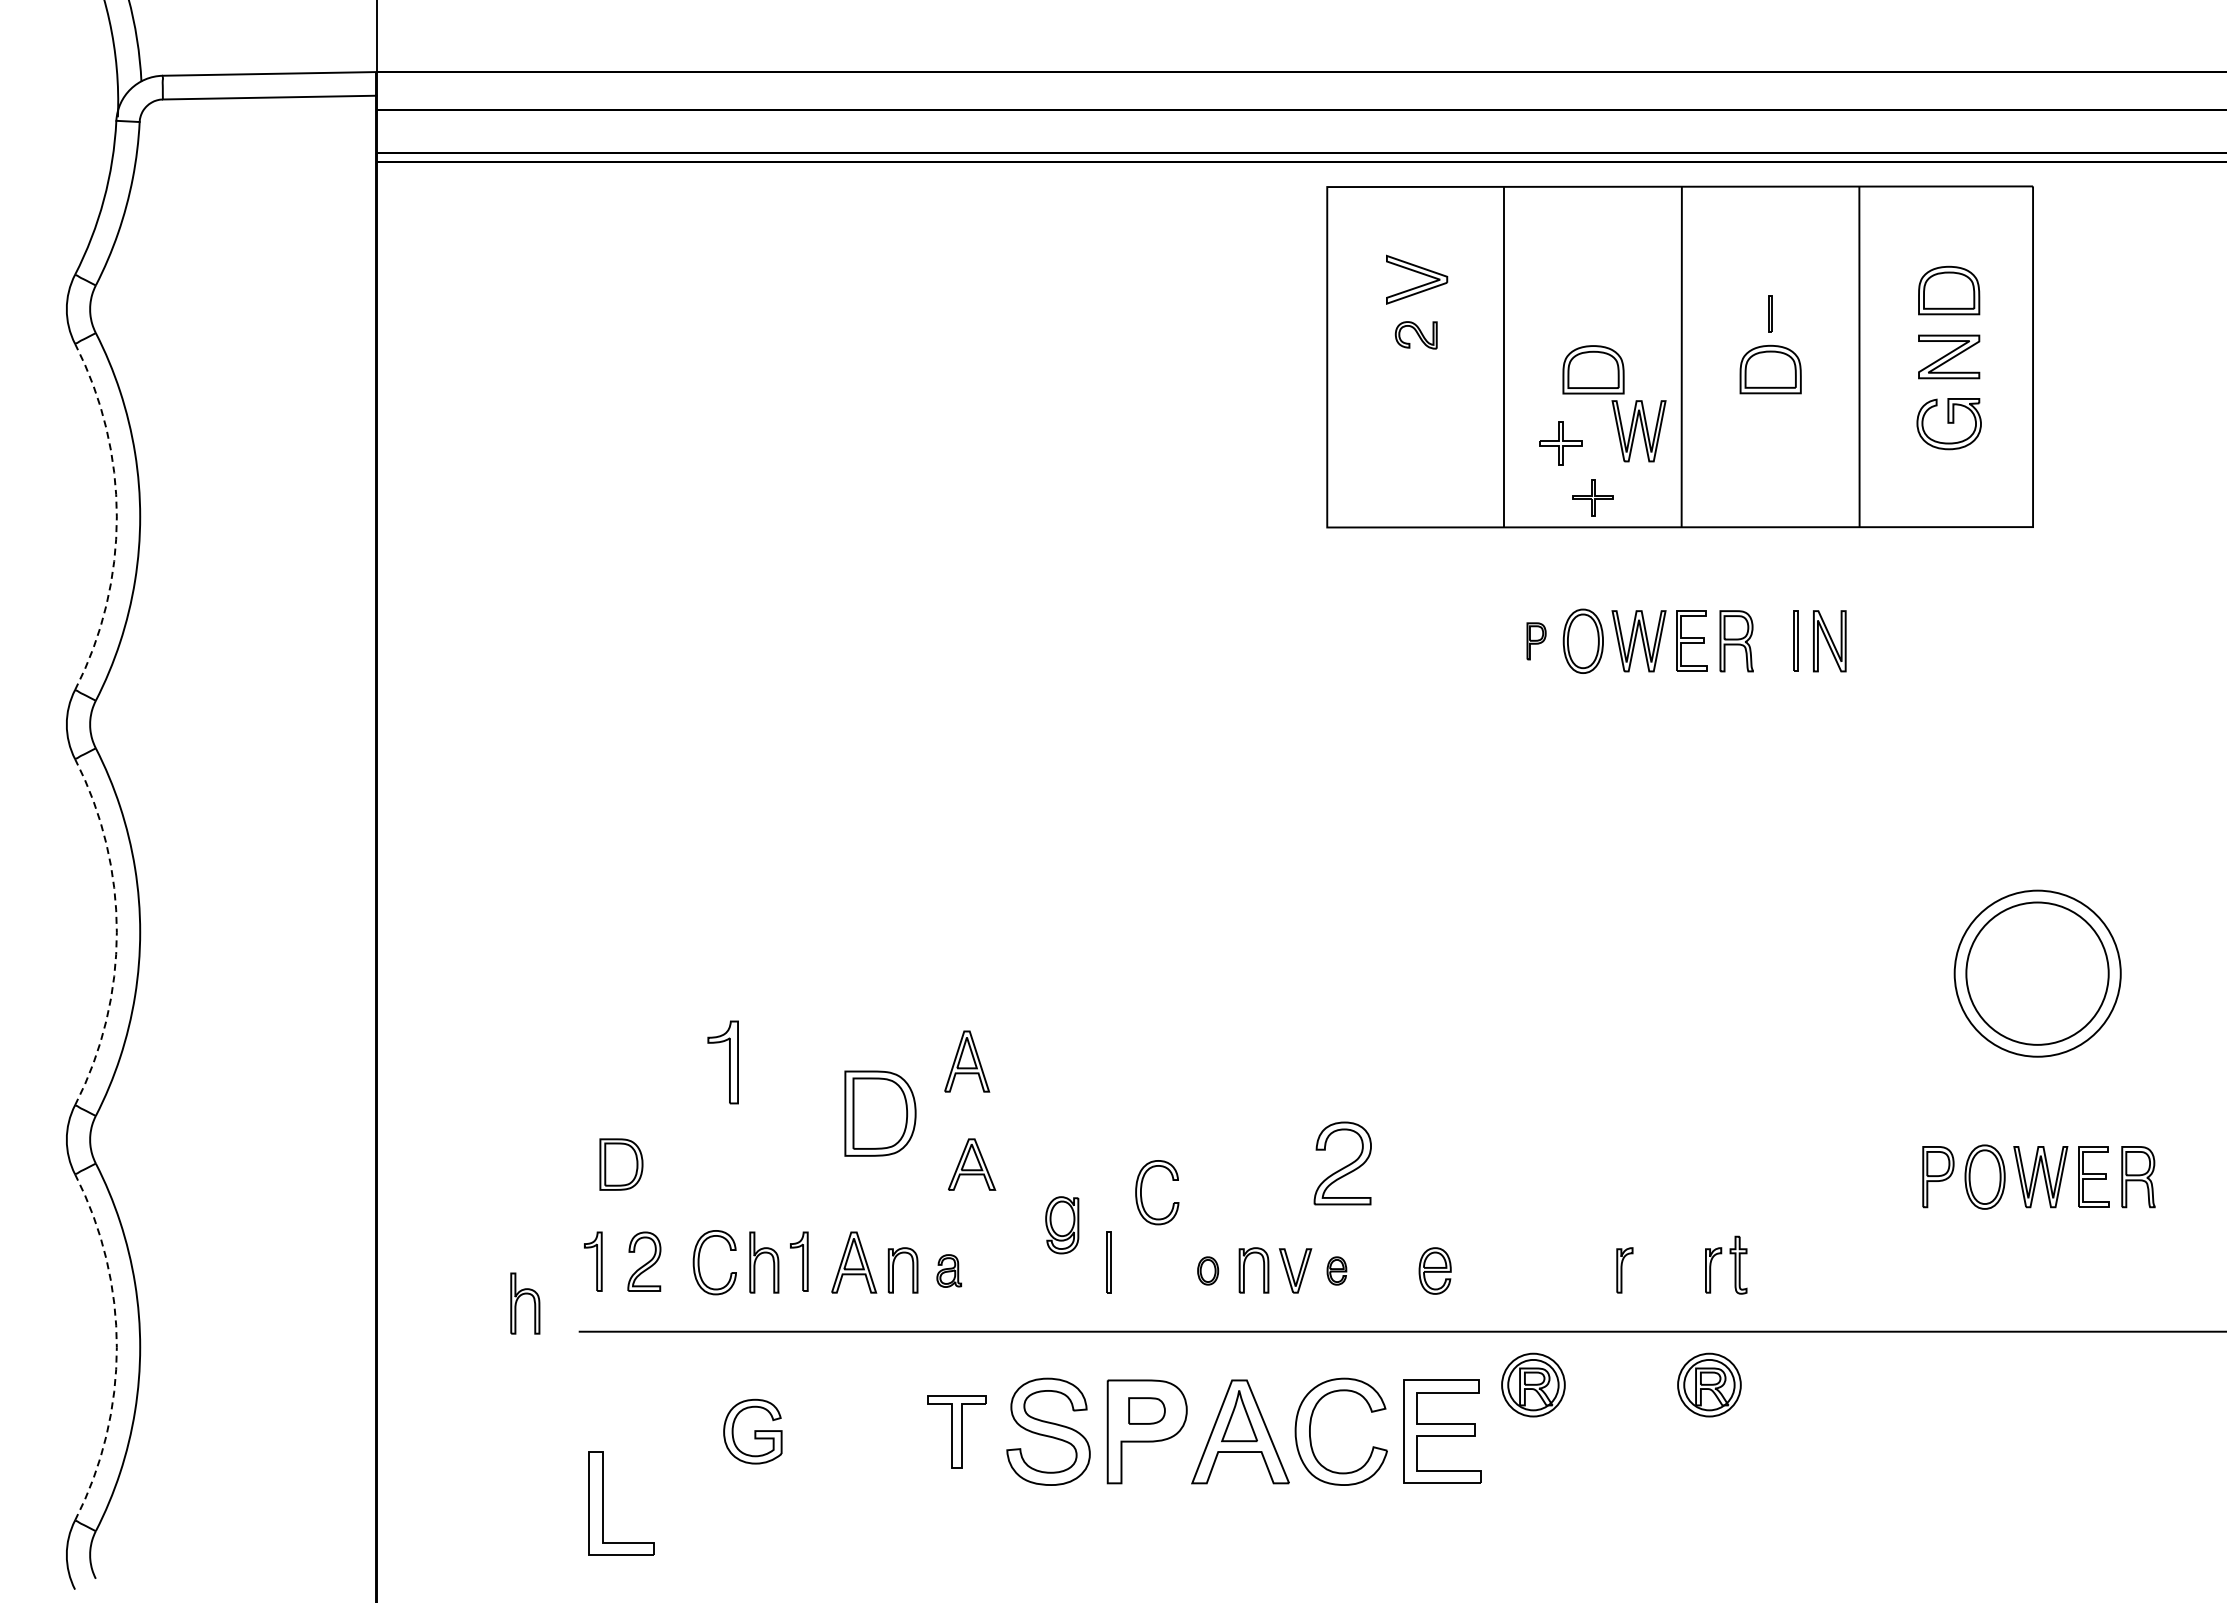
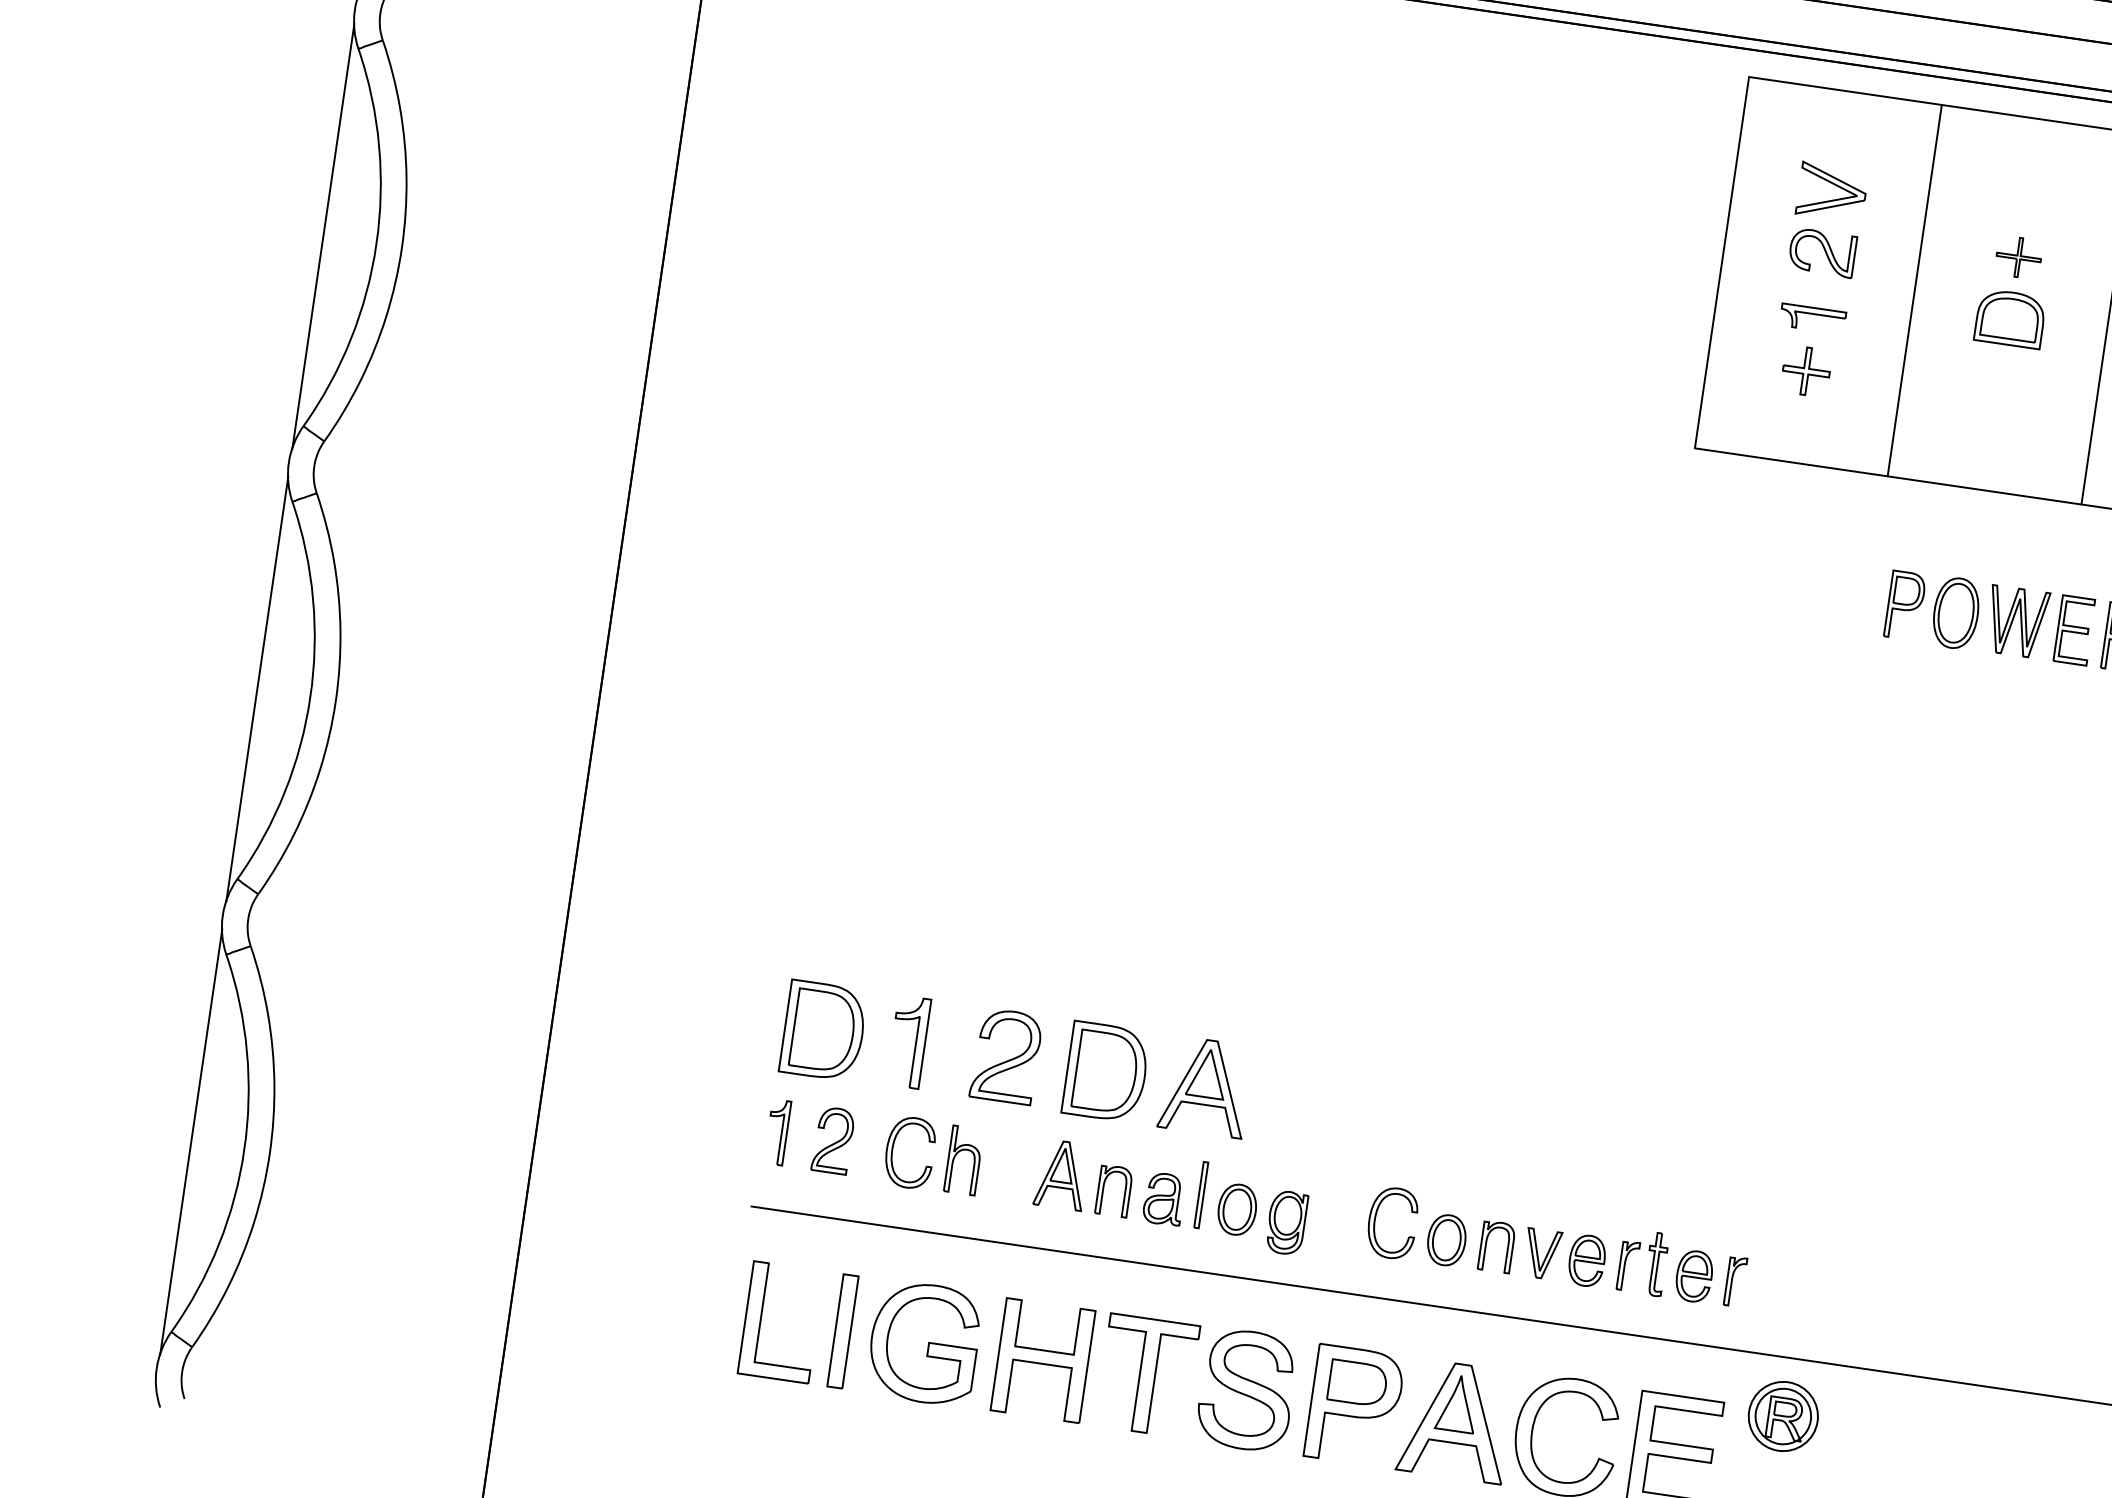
part: (1416, 335) -> (1822, 253), size x1.43
part: (1416, 395) -> (1813, 318), added
part: (1638, 431) -> (2049, 393), removed
part: (1560, 443) -> (1805, 370), moved
part: (1592, 497) -> (2018, 257), moved
line: (68, 516) -> (323, 236), added
arc: (116, 516) -> (376, 243), dashed -> solid
part: (1536, 641) -> (1904, 605), size x1.67
line: (68, 932) -> (257, 689), added
arc: (116, 932) -> (309, 697), dashed -> solid
part: (967, 1061) -> (1217, 973), removed
part: (729, 1062) -> (915, 1043), moved
part: (880, 1113) -> (1106, 1072), moved
part: (1342, 1163) -> (1006, 1056), moved
part: (621, 1164) -> (823, 1030), size x1.67
part: (971, 1164) -> (1205, 1086), size x1.67
part: (1142, 1187) -> (1377, 1215), moved
part: (1062, 1225) -> (1286, 1223), moved
part: (799, 1261) -> (1002, 1164), removed
part: (1108, 1262) -> (1200, 1194), moved
part: (1734, 1264) -> (1652, 1263), moved
part: (949, 1270) -> (1164, 1198), size x1.43
part: (1015, 1270) -> (1236, 1209), added
part: (1207, 1270) -> (1446, 1239), size x1.67
part: (1336, 1270) -> (1586, 1260), size x1.67
part: (1624, 1270) -> (1735, 1281), moved
part: (518, 1299) -> (690, 1161), removed
line: (68, 1347) -> (191, 1142), added
arc: (116, 1347) -> (243, 1150), dashed -> solid
part: (1709, 1384) -> (1975, 1443), removed
part: (1146, 1410) -> (1357, 1382), size x1.43
part: (677, 1431) -> (842, 1330), added
part: (752, 1431) -> (924, 1342), size x1.67
part: (861, 1431) -> (1043, 1360), added
part: (956, 1431) -> (1146, 1375), size x1.43
part: (603, 1503) -> (761, 1319), moved

